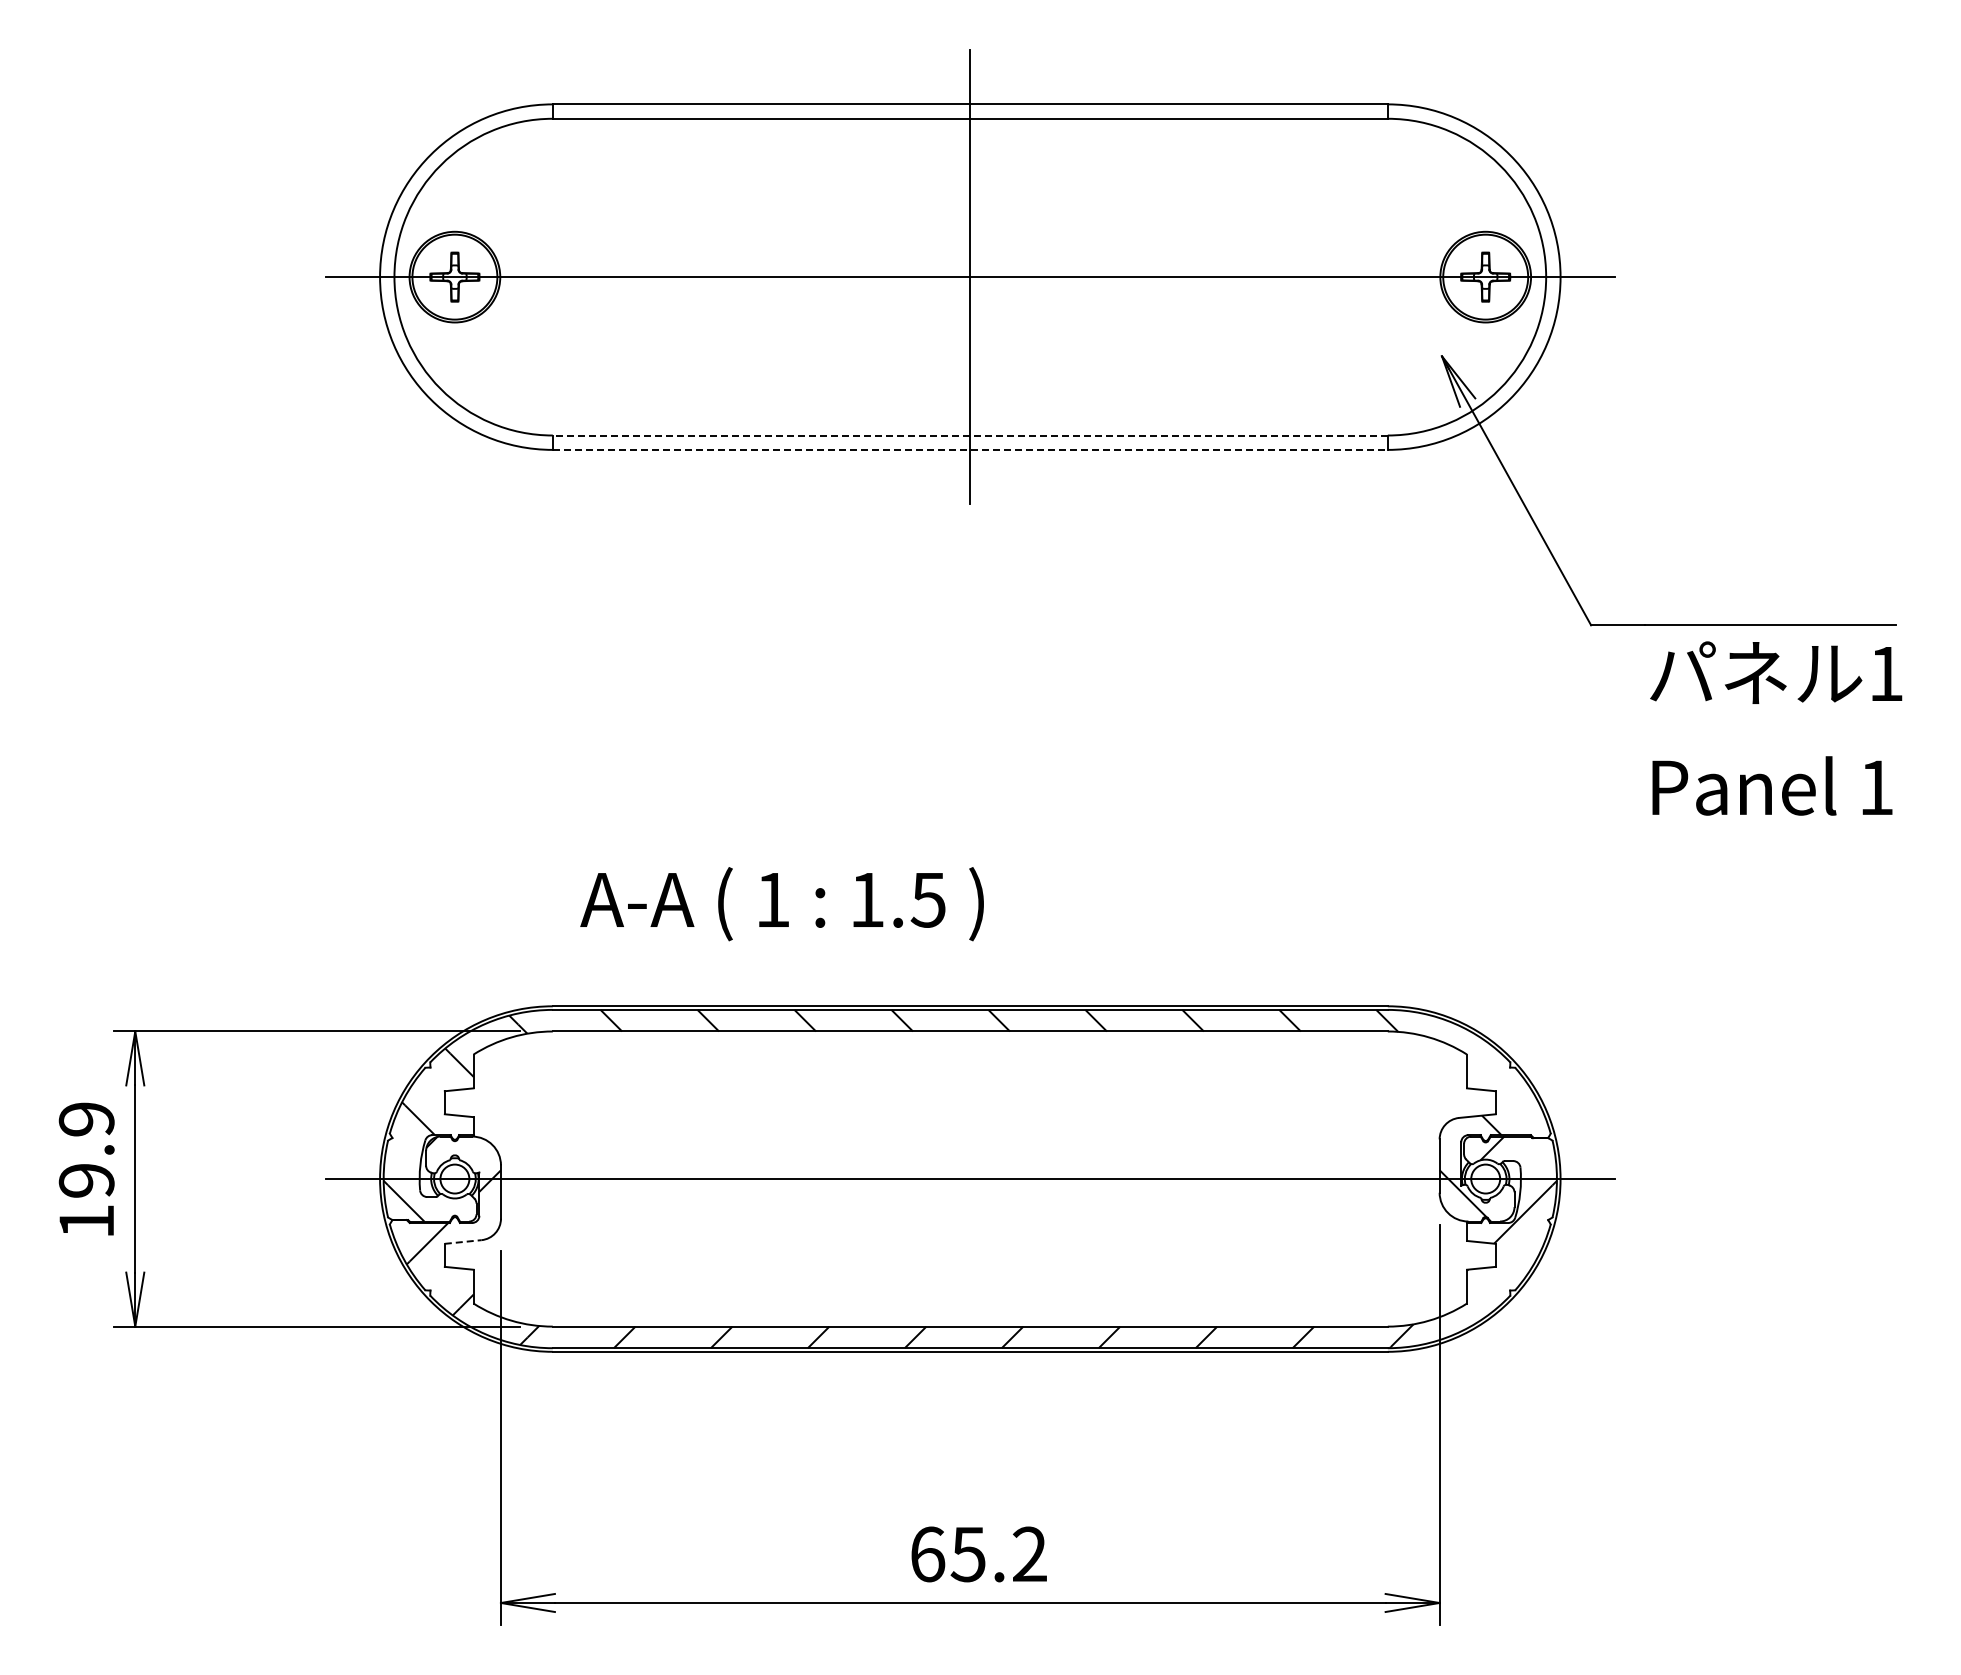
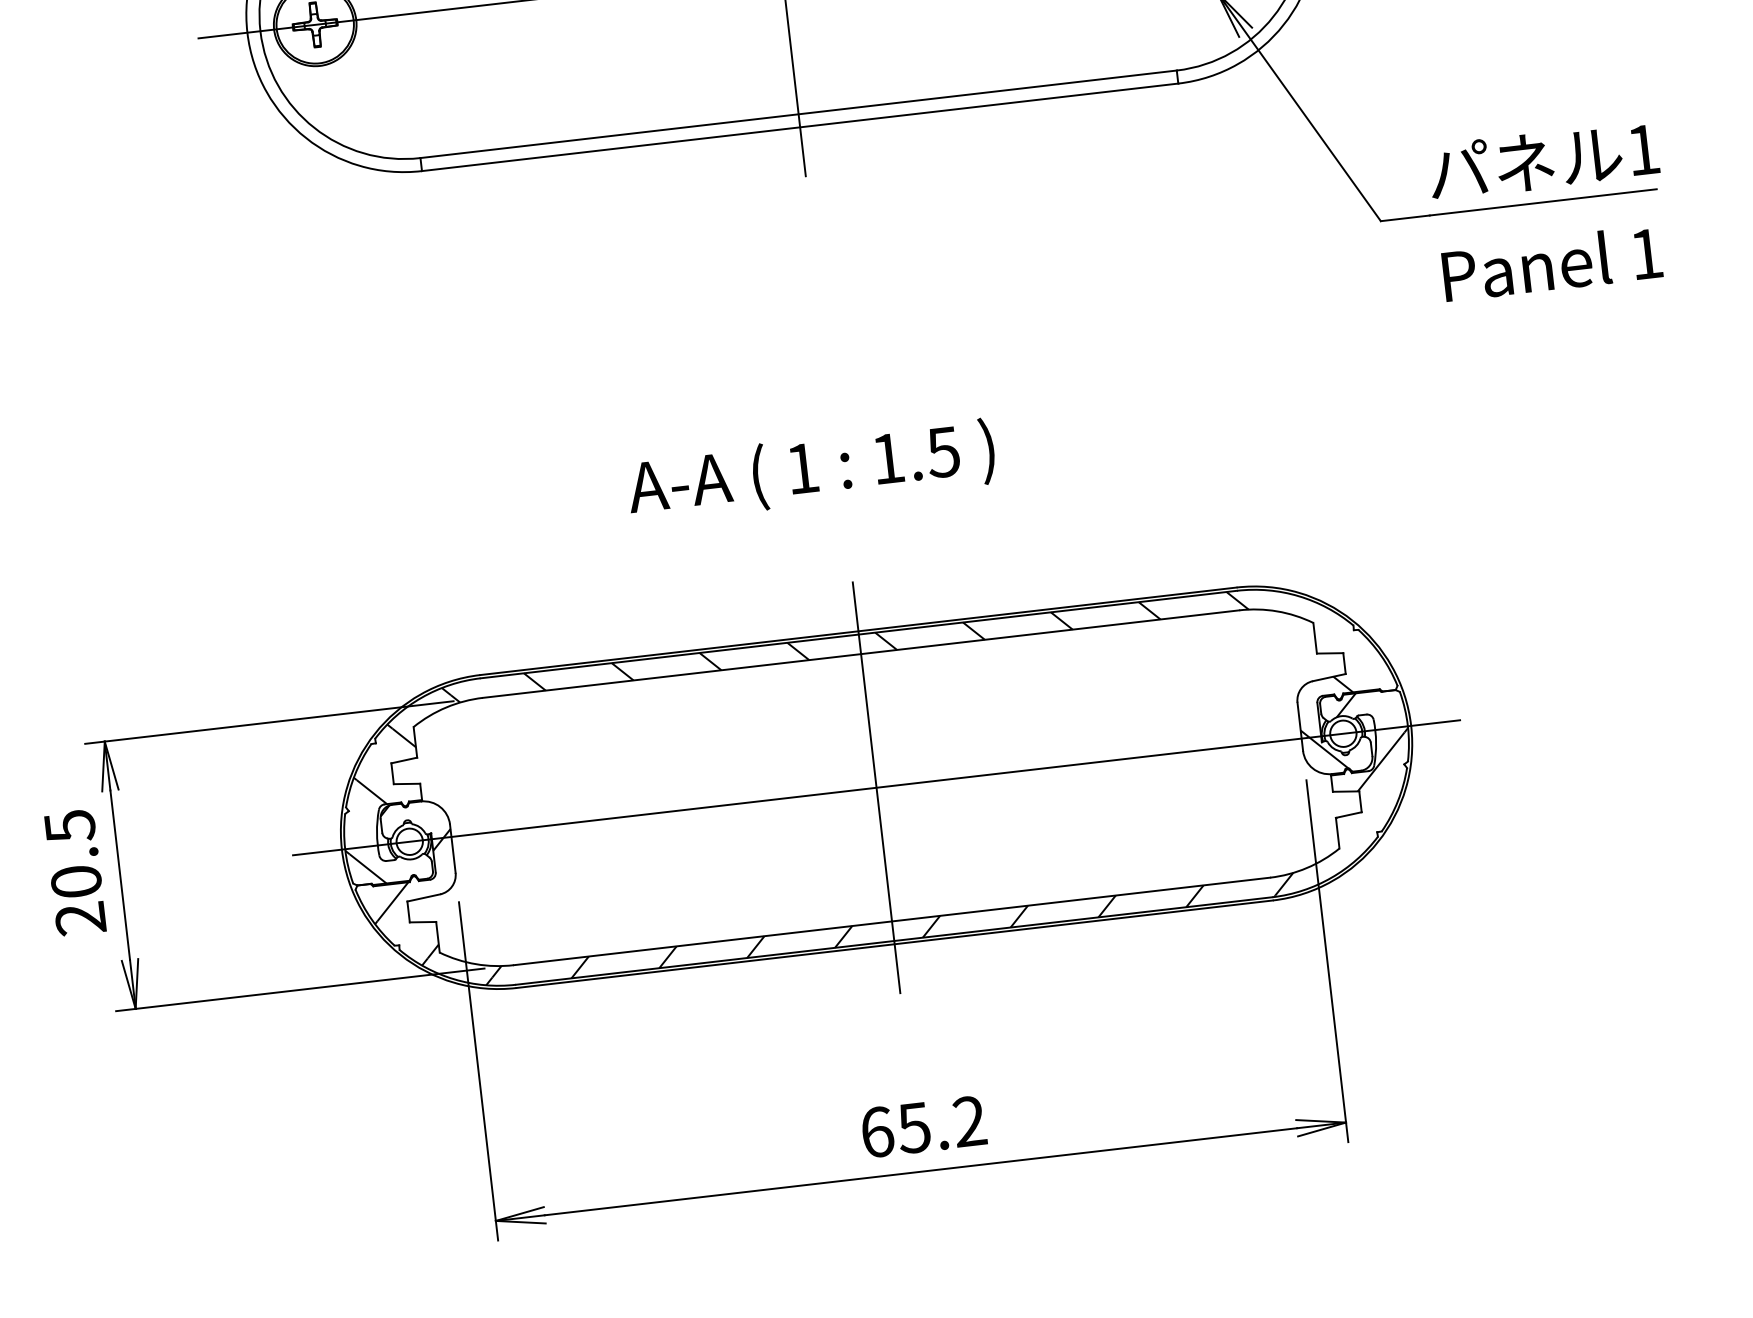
line: (969, 435) -> (797, 114), dashed -> solid
line: (970, 449) -> (800, 126), dashed -> solid
text: (1776, 728) -> (1549, 210), moved
text: (781, 904) -> (810, 471), moved
text: (86, 1170) -> (75, 872), 19.9 -> 20.5
line: (970, 1178) -> (876, 787), added
line: (463, 1241) -> (424, 897), dashed -> solid

